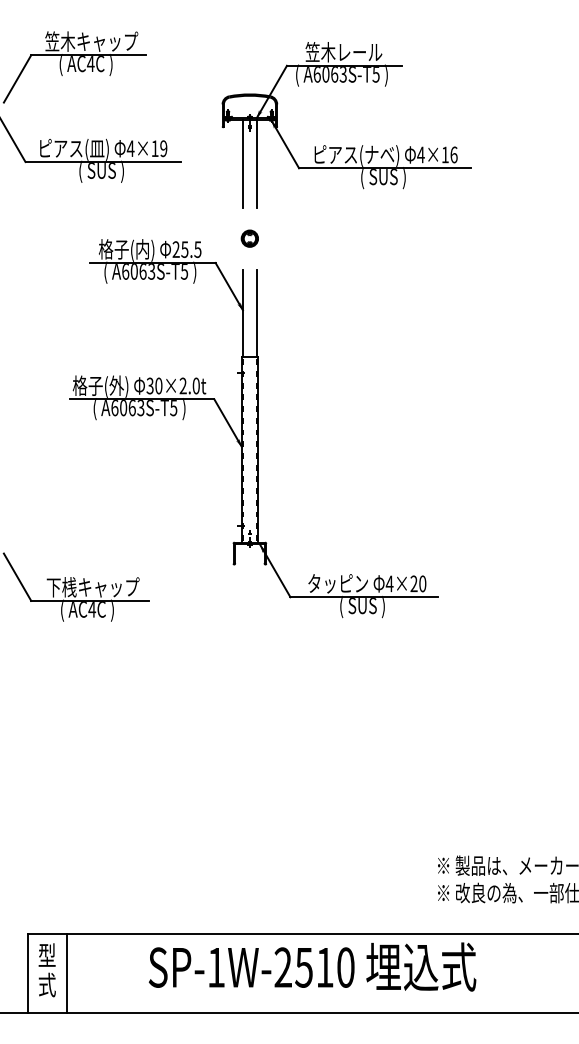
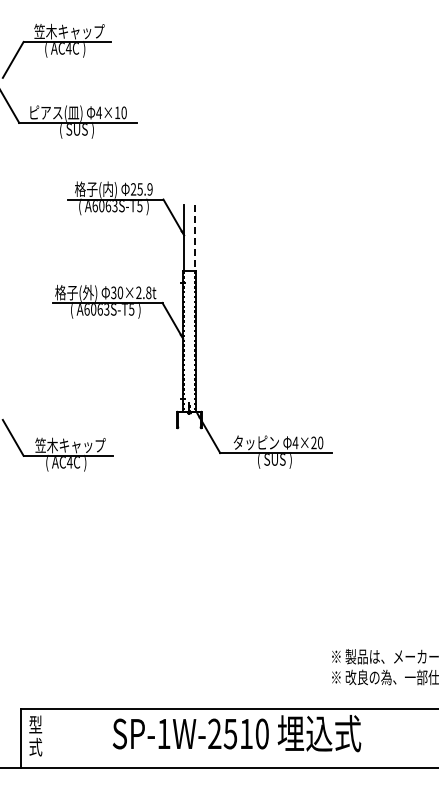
part: (340, 146) -> (258, 111), removed
text: (162, 148) -> (123, 112), 4×19 -> 4×10
part: (249, 239) -> (189, 181), removed
text: (197, 249) -> (149, 189), 25.5 -> 25.9
line: (256, 313) -> (194, 237), solid -> dashed
text: (195, 385) -> (148, 292), 30×2.0t -> 30×2.8t
text: (61, 587) -> (46, 445), 下桟キャップ -> 笠木キャップ
line: (66, 973) -> (50, 738), removed

